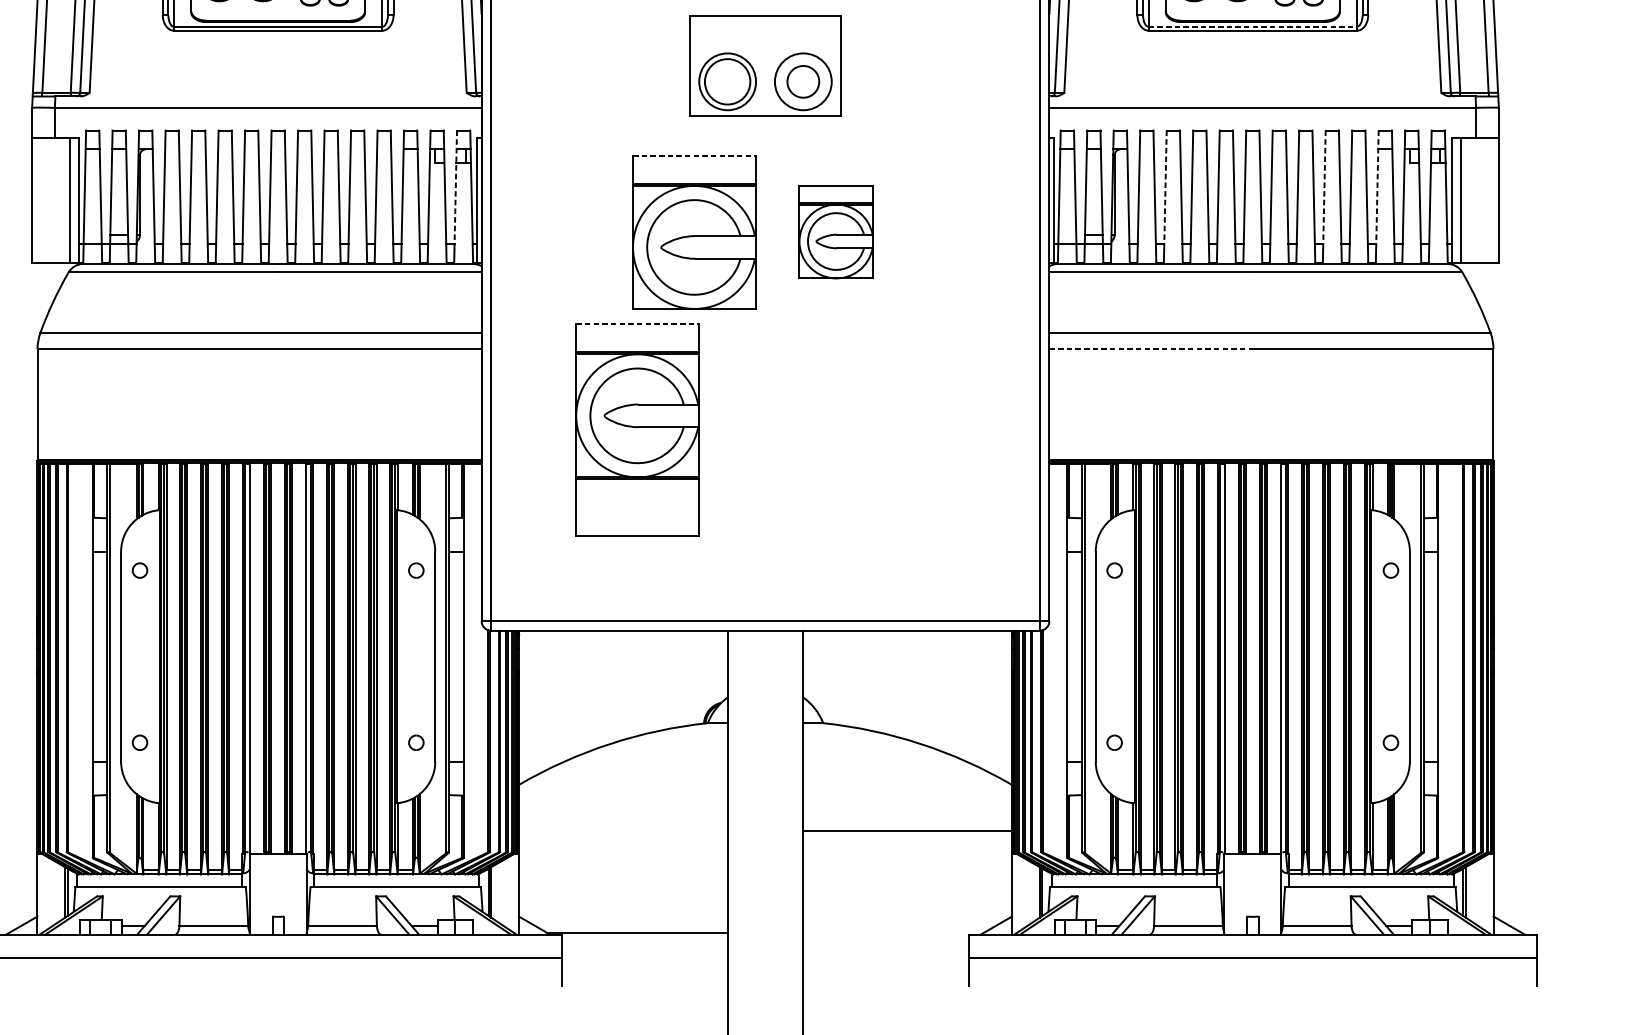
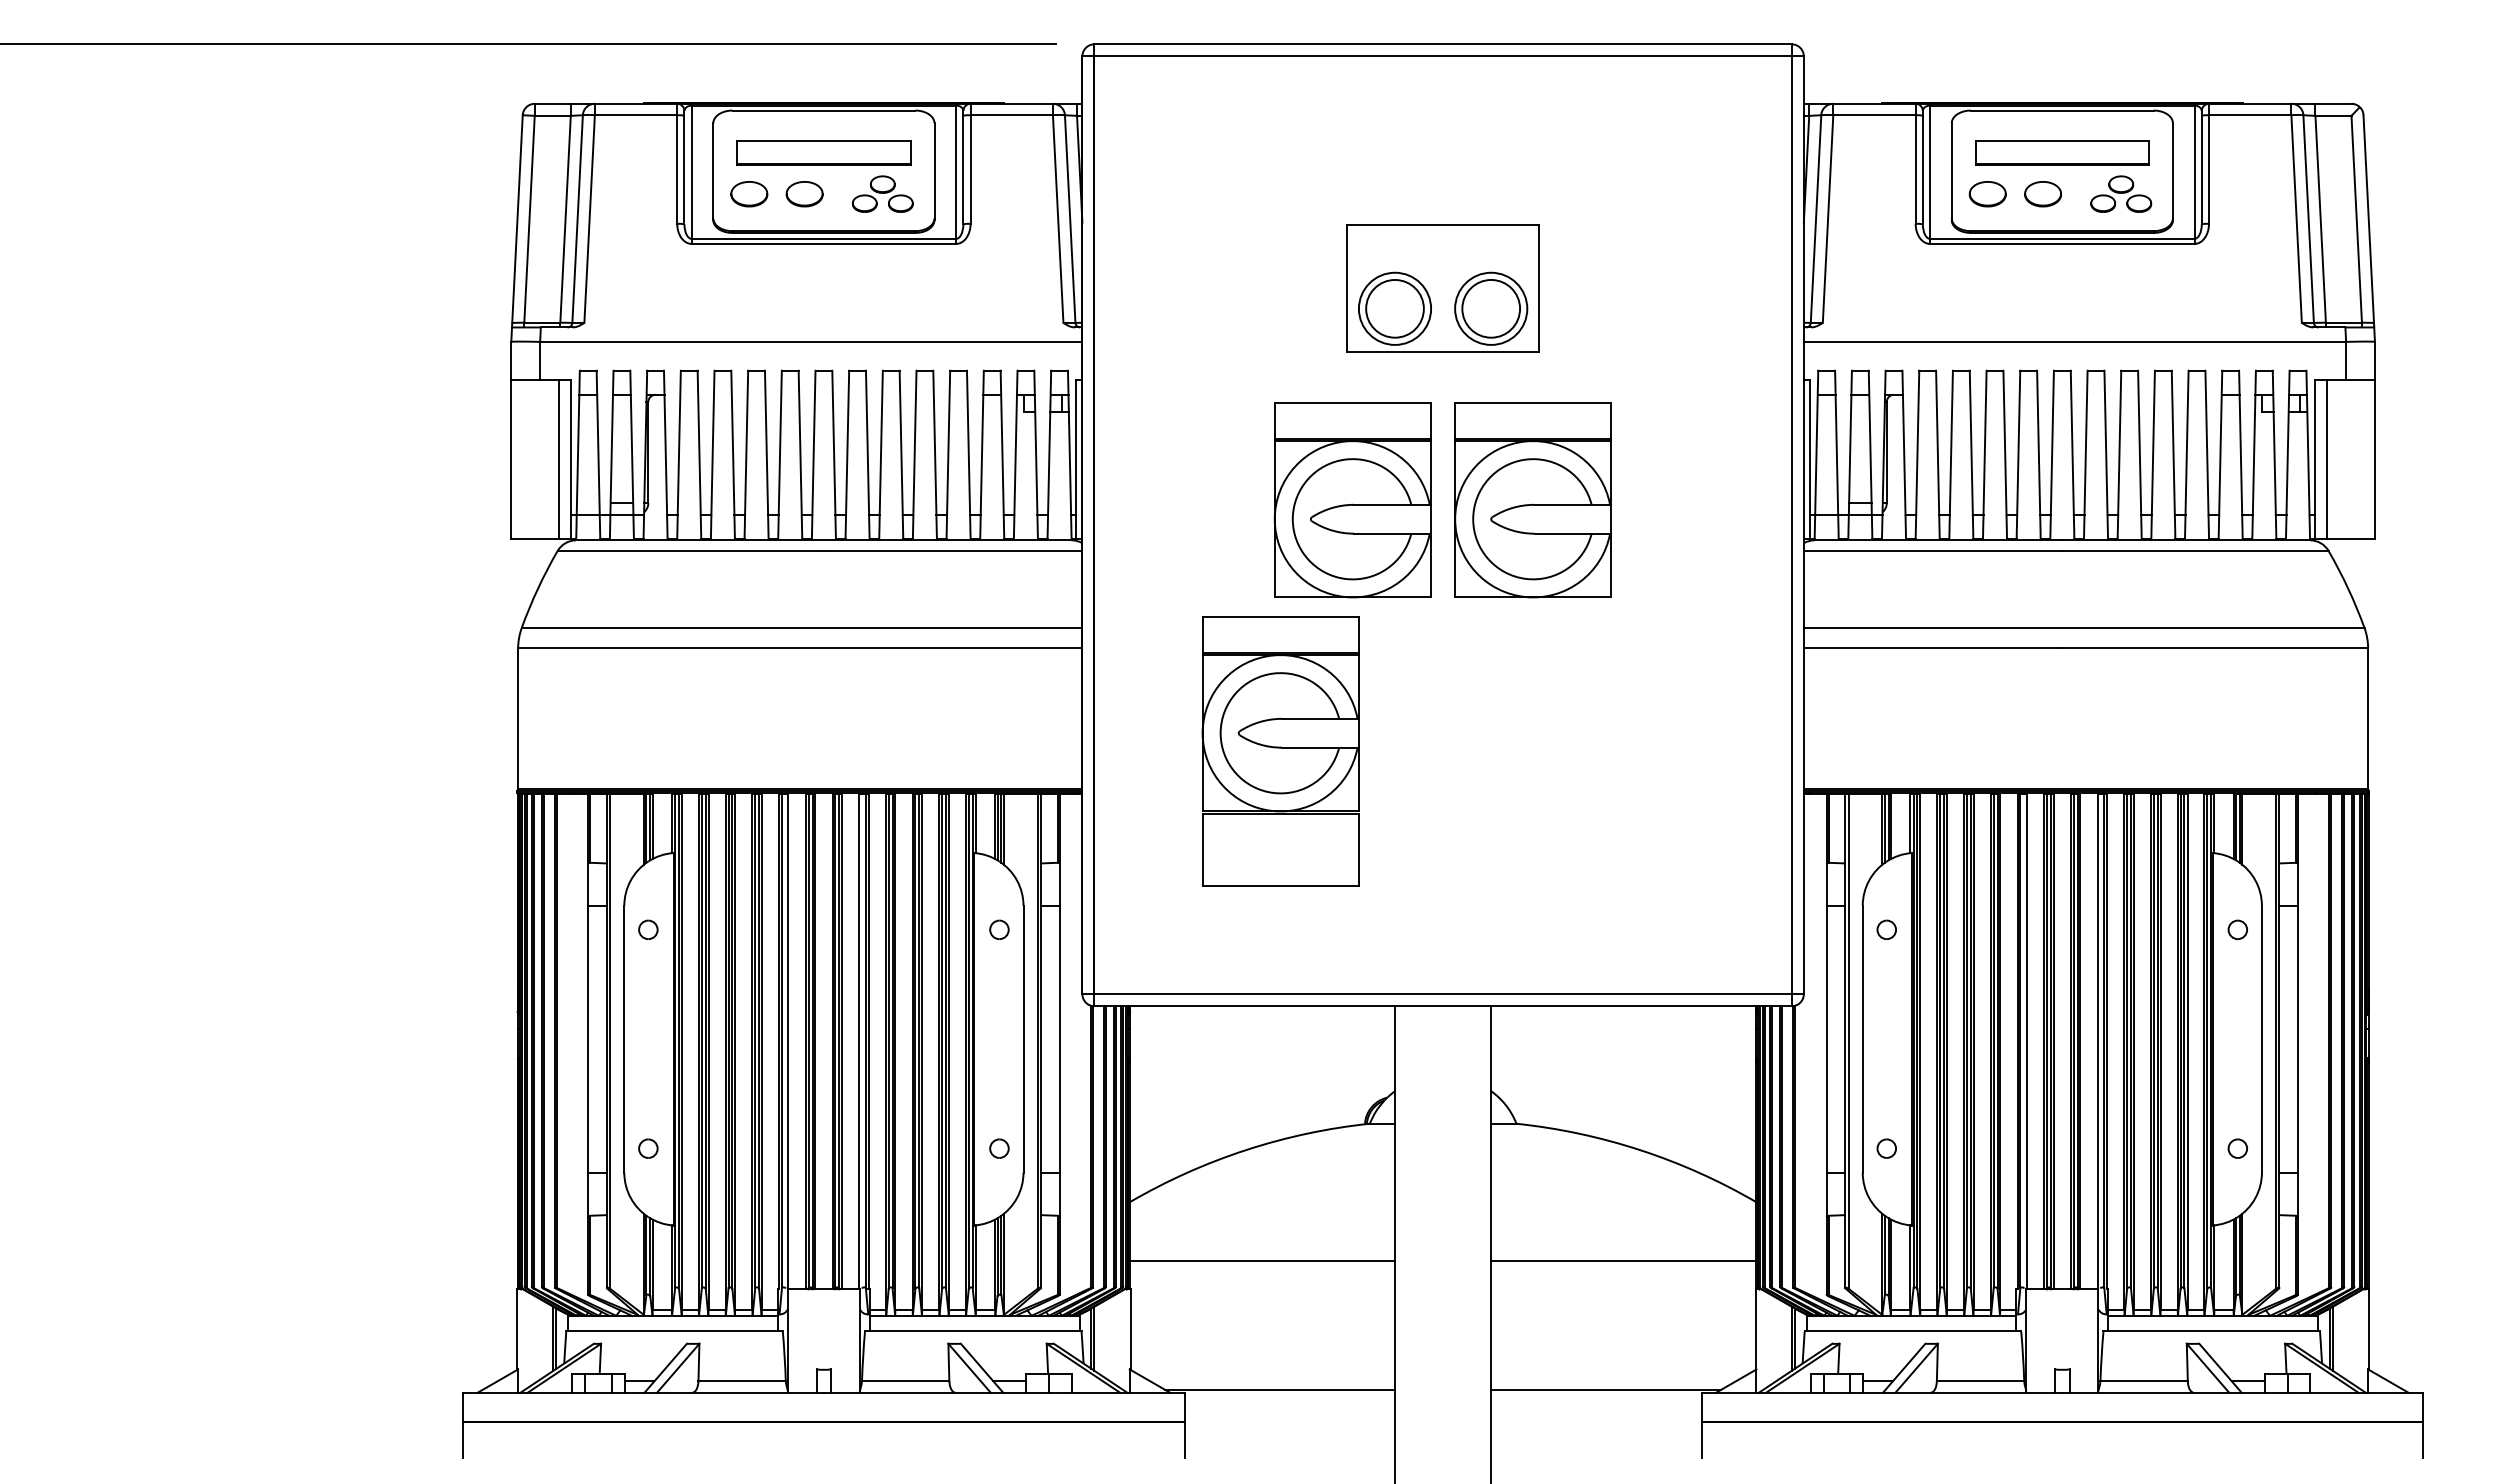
line: (1252, 26) -> (2062, 238), dashed -> solid
circle: (803, 81) -> (1491, 308), size x1.43
line: (694, 155) -> (1353, 402), dashed -> solid
line: (455, 187) -> (1049, 443), dashed -> solid
line: (1165, 187) -> (1951, 443), dashed -> solid
line: (1324, 187) -> (2153, 443), dashed -> solid
line: (1377, 187) -> (2220, 443), dashed -> solid
part: (835, 232) -> (1532, 500), size x1.67
line: (638, 323) -> (1281, 616), dashed -> solid
line: (1151, 349) -> (1933, 648), dashed -> solid
line: (623, 830) -> (1262, 1260), added
line: (894, 932) -> (1606, 1389), added

